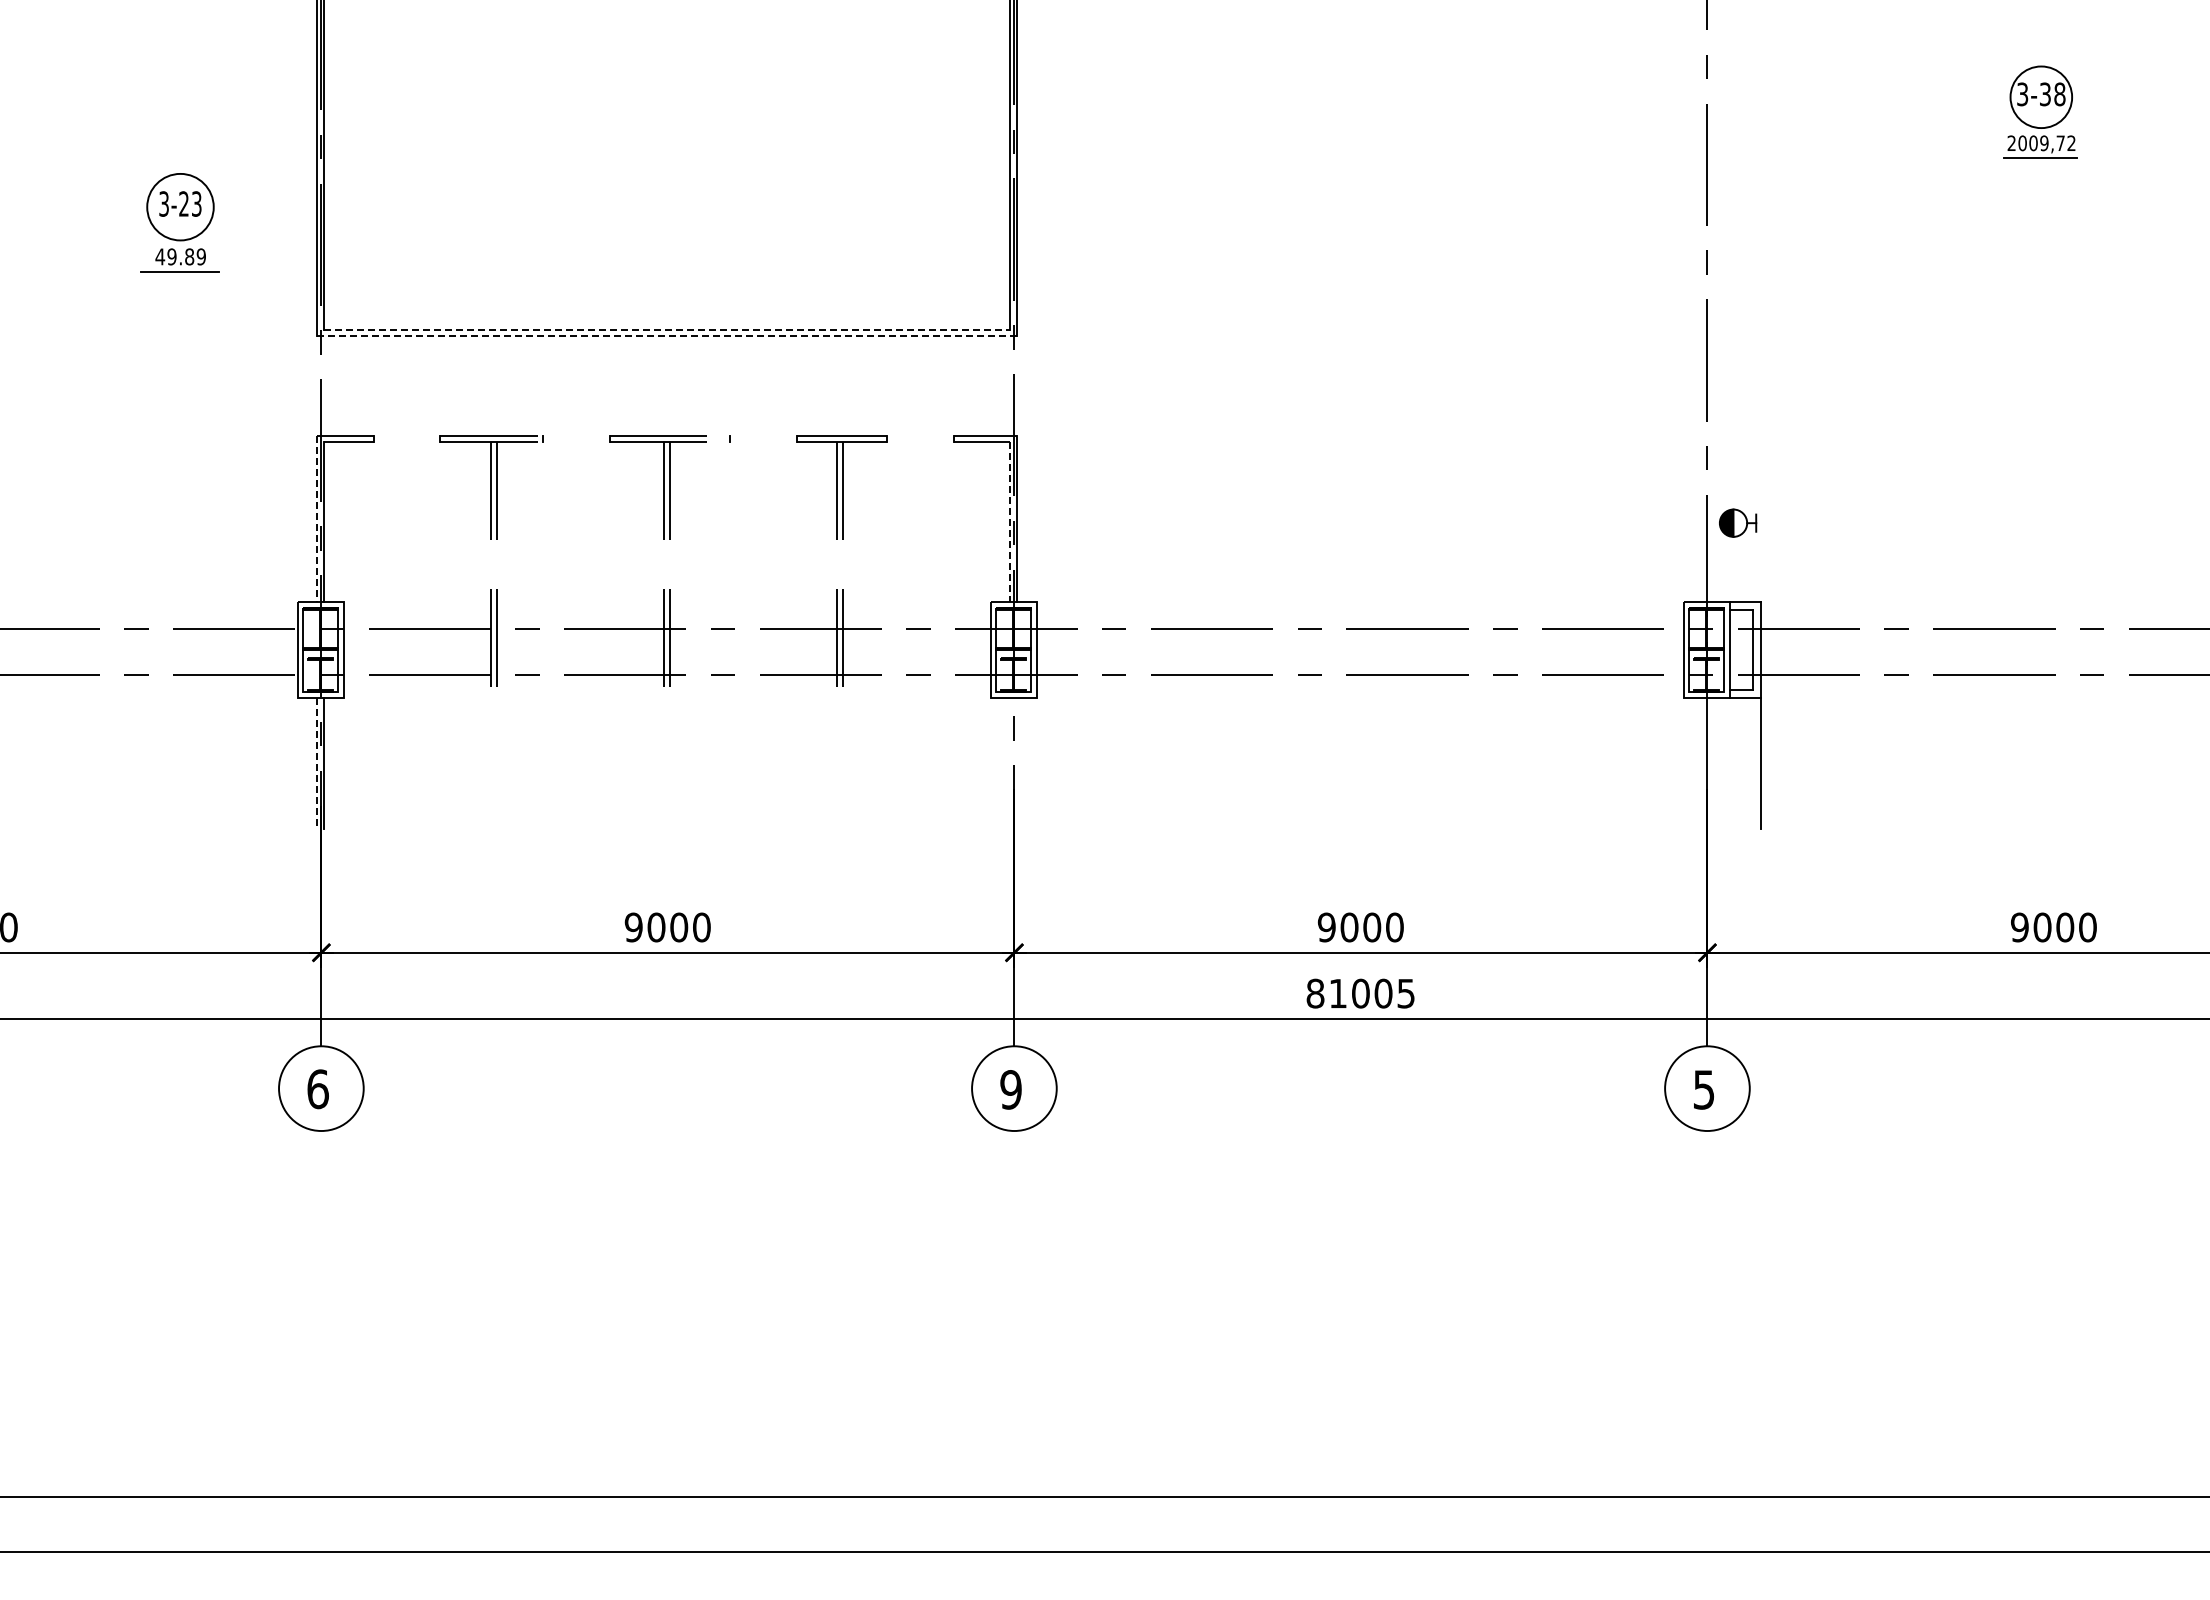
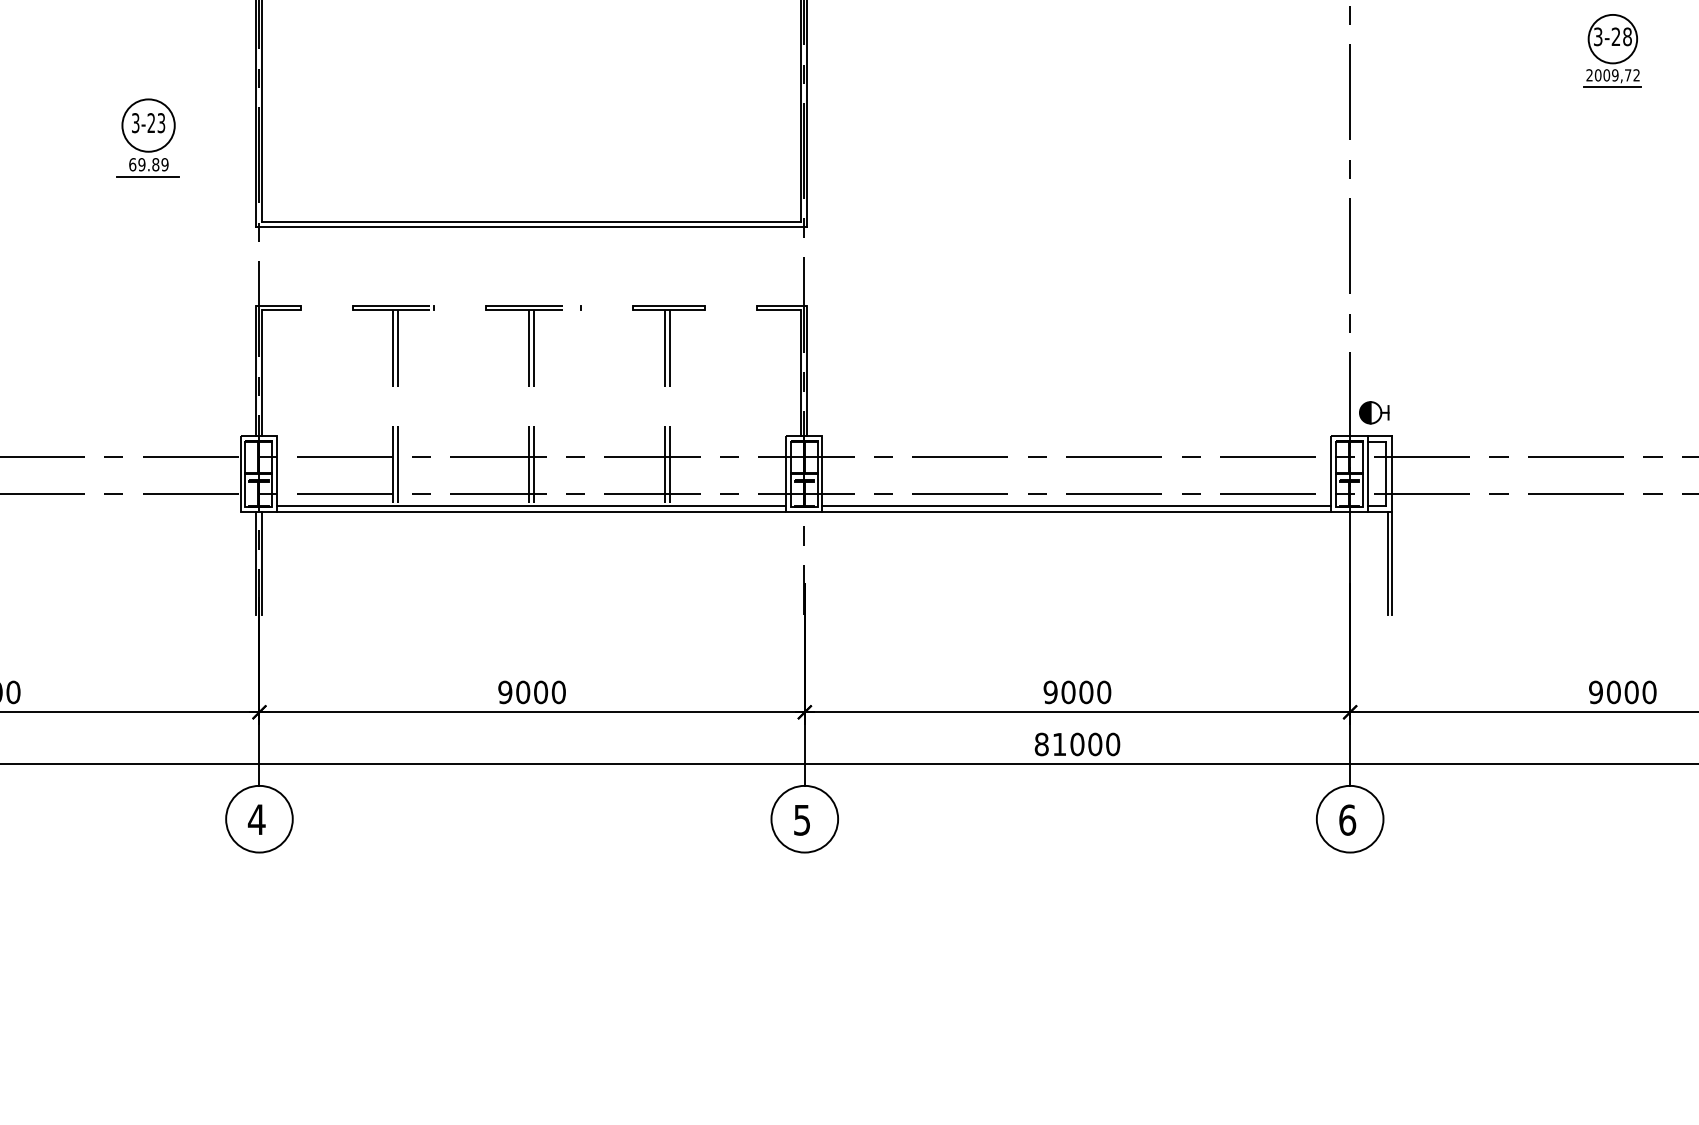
text: (2045, 94) -> (1616, 36), 3-38 -> 3-28
text: (160, 256) -> (132, 164), 49.89 -> 69.89
line: (667, 329) -> (531, 221), dashed -> solid
line: (667, 335) -> (531, 226), dashed -> solid
line: (316, 518) -> (255, 370), dashed -> solid
line: (1009, 521) -> (800, 372), dashed -> solid
part: (1738, 522) -> (1374, 412), moved
line: (666, 690) -> (531, 505), added
line: (1359, 690) -> (1076, 505), added
line: (666, 698) -> (531, 512), added
line: (1359, 698) -> (1076, 512), added
line: (1755, 763) -> (1387, 563), added
line: (316, 764) -> (255, 564), dashed -> solid
text: (1406, 993) -> (1113, 744), 81005 -> 81000
text: (317, 1089) -> (256, 819), 6 -> 4
text: (1010, 1089) -> (801, 819), 9 -> 5
text: (1704, 1089) -> (1347, 819), 5 -> 6

